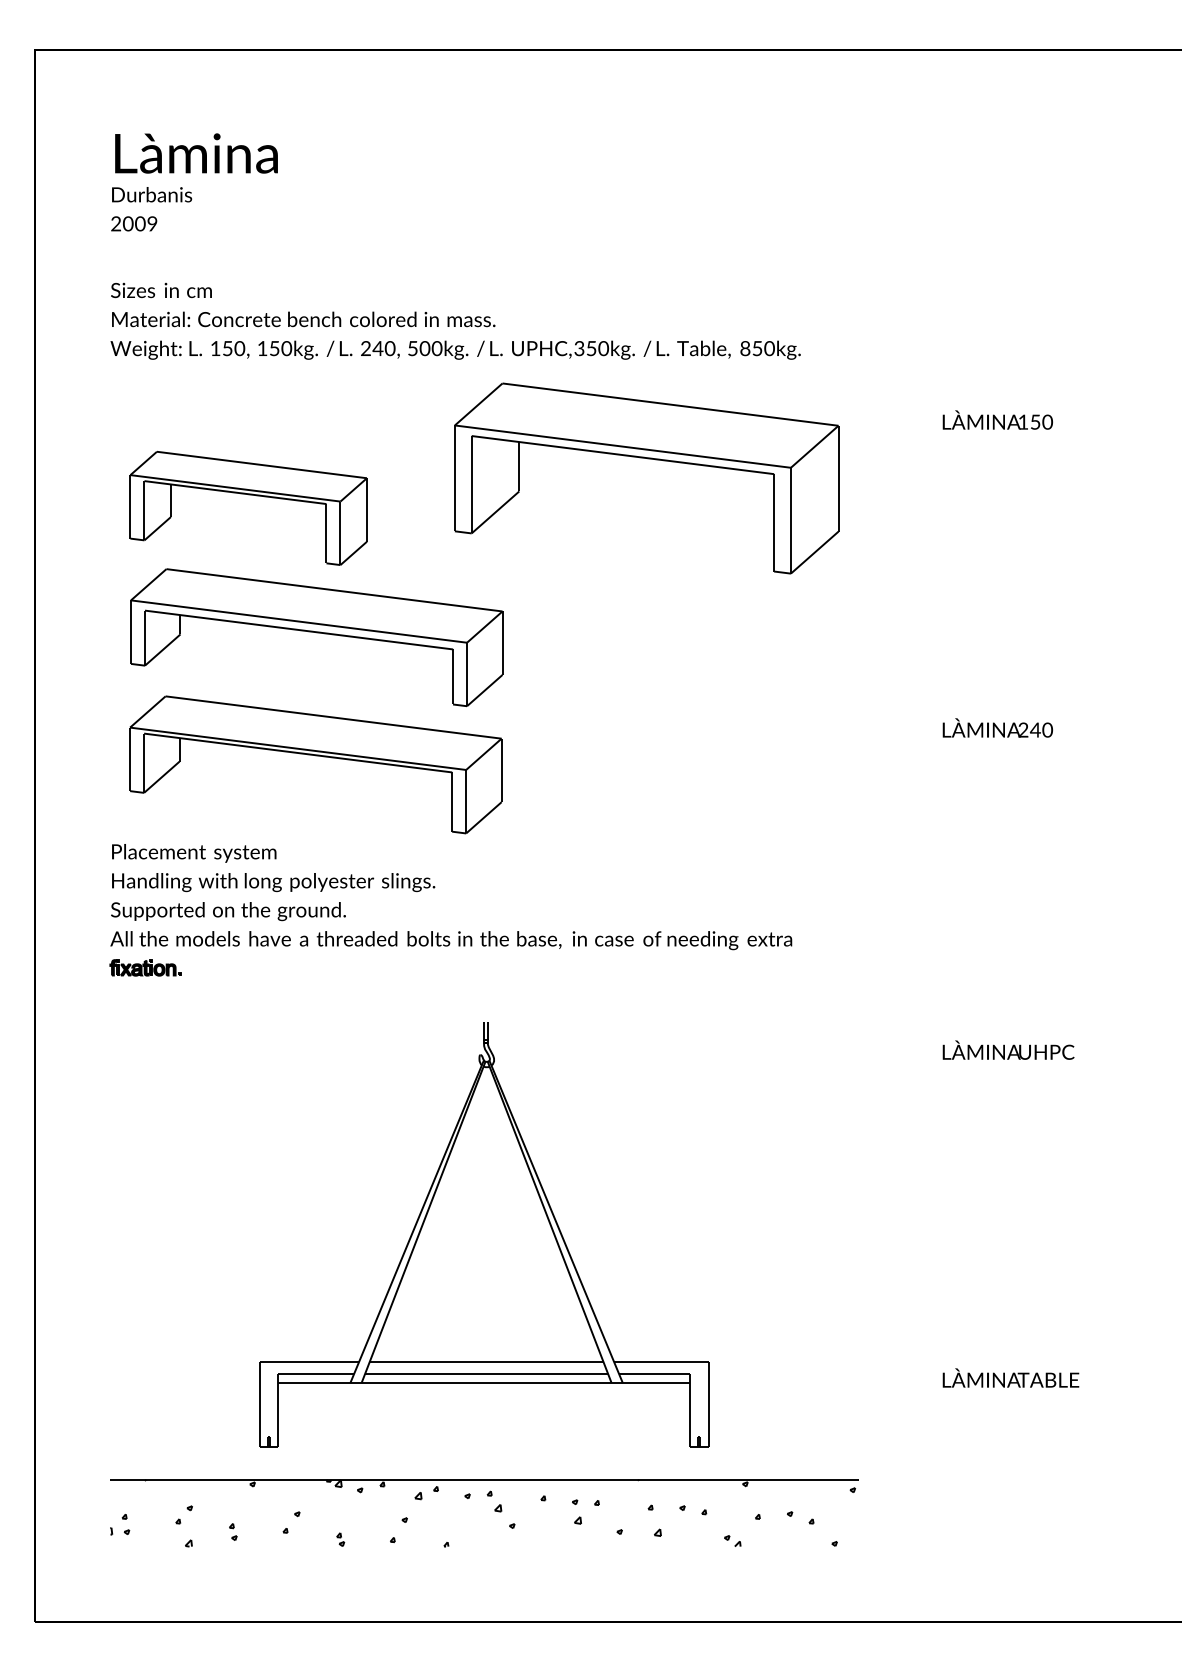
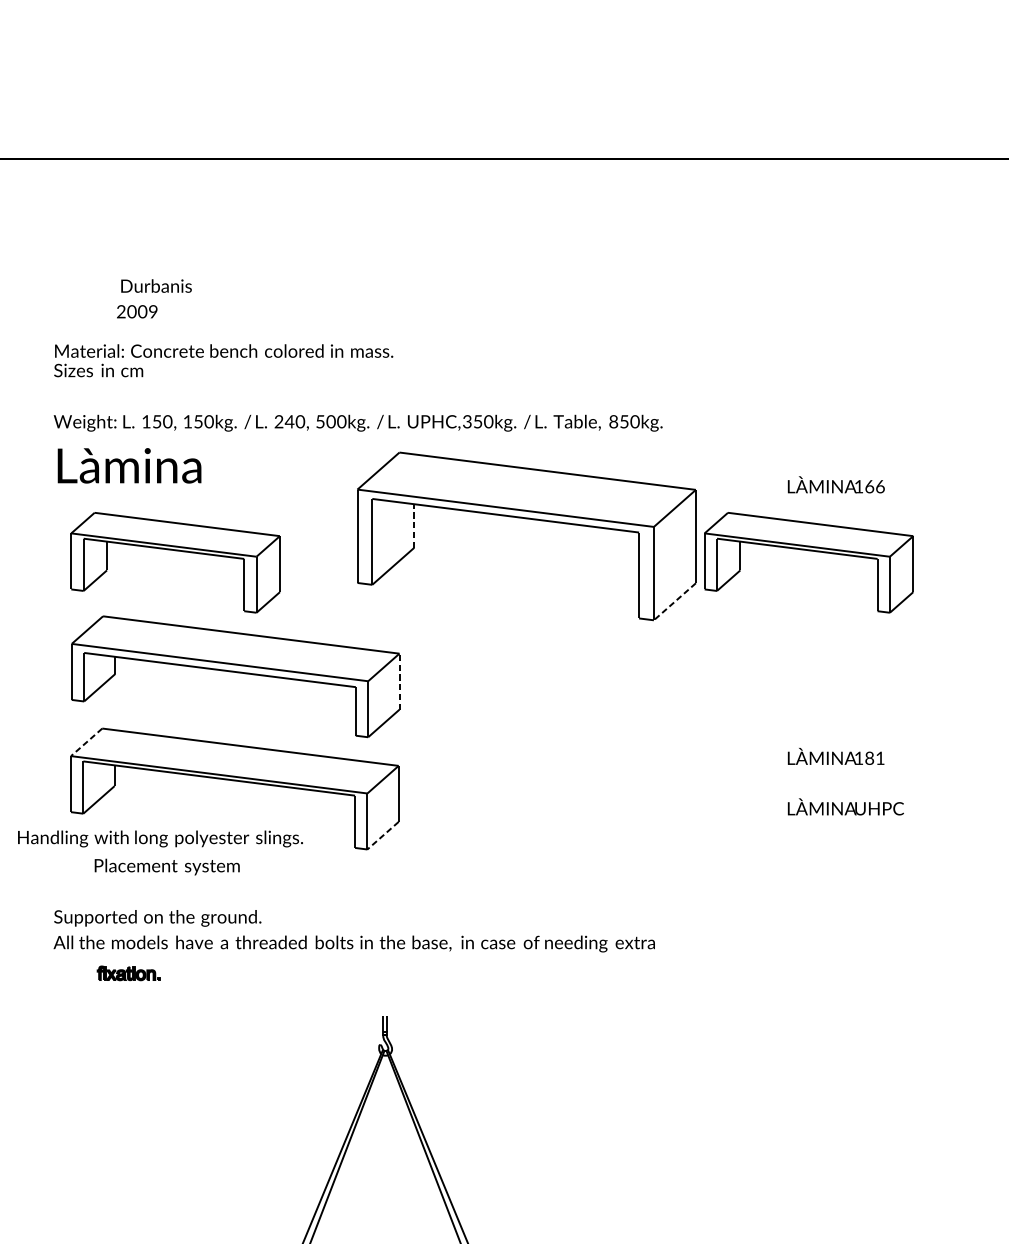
text: (196, 153) -> (129, 465), moved
text: (152, 194) -> (156, 285), moved
text: (134, 223) -> (137, 311), moved
text: (303, 319) -> (223, 351), moved
text: (1041, 421) -> (874, 486), 150 -> 166
line: (519, 466) -> (414, 525), solid -> dashed
part: (966, 495) -> (808, 551), added
line: (814, 552) -> (674, 601), solid -> dashed
line: (502, 643) -> (399, 681), solid -> dashed
line: (147, 711) -> (86, 741), solid -> dashed
text: (1035, 729) -> (869, 757), 240 -> 181
line: (483, 817) -> (382, 835), solid -> dashed
text: (194, 853) -> (167, 867), moved
text: (273, 882) -> (160, 838), moved
part: (145, 967) -> (128, 973), moved
text: (1008, 1049) -> (845, 806), moved

